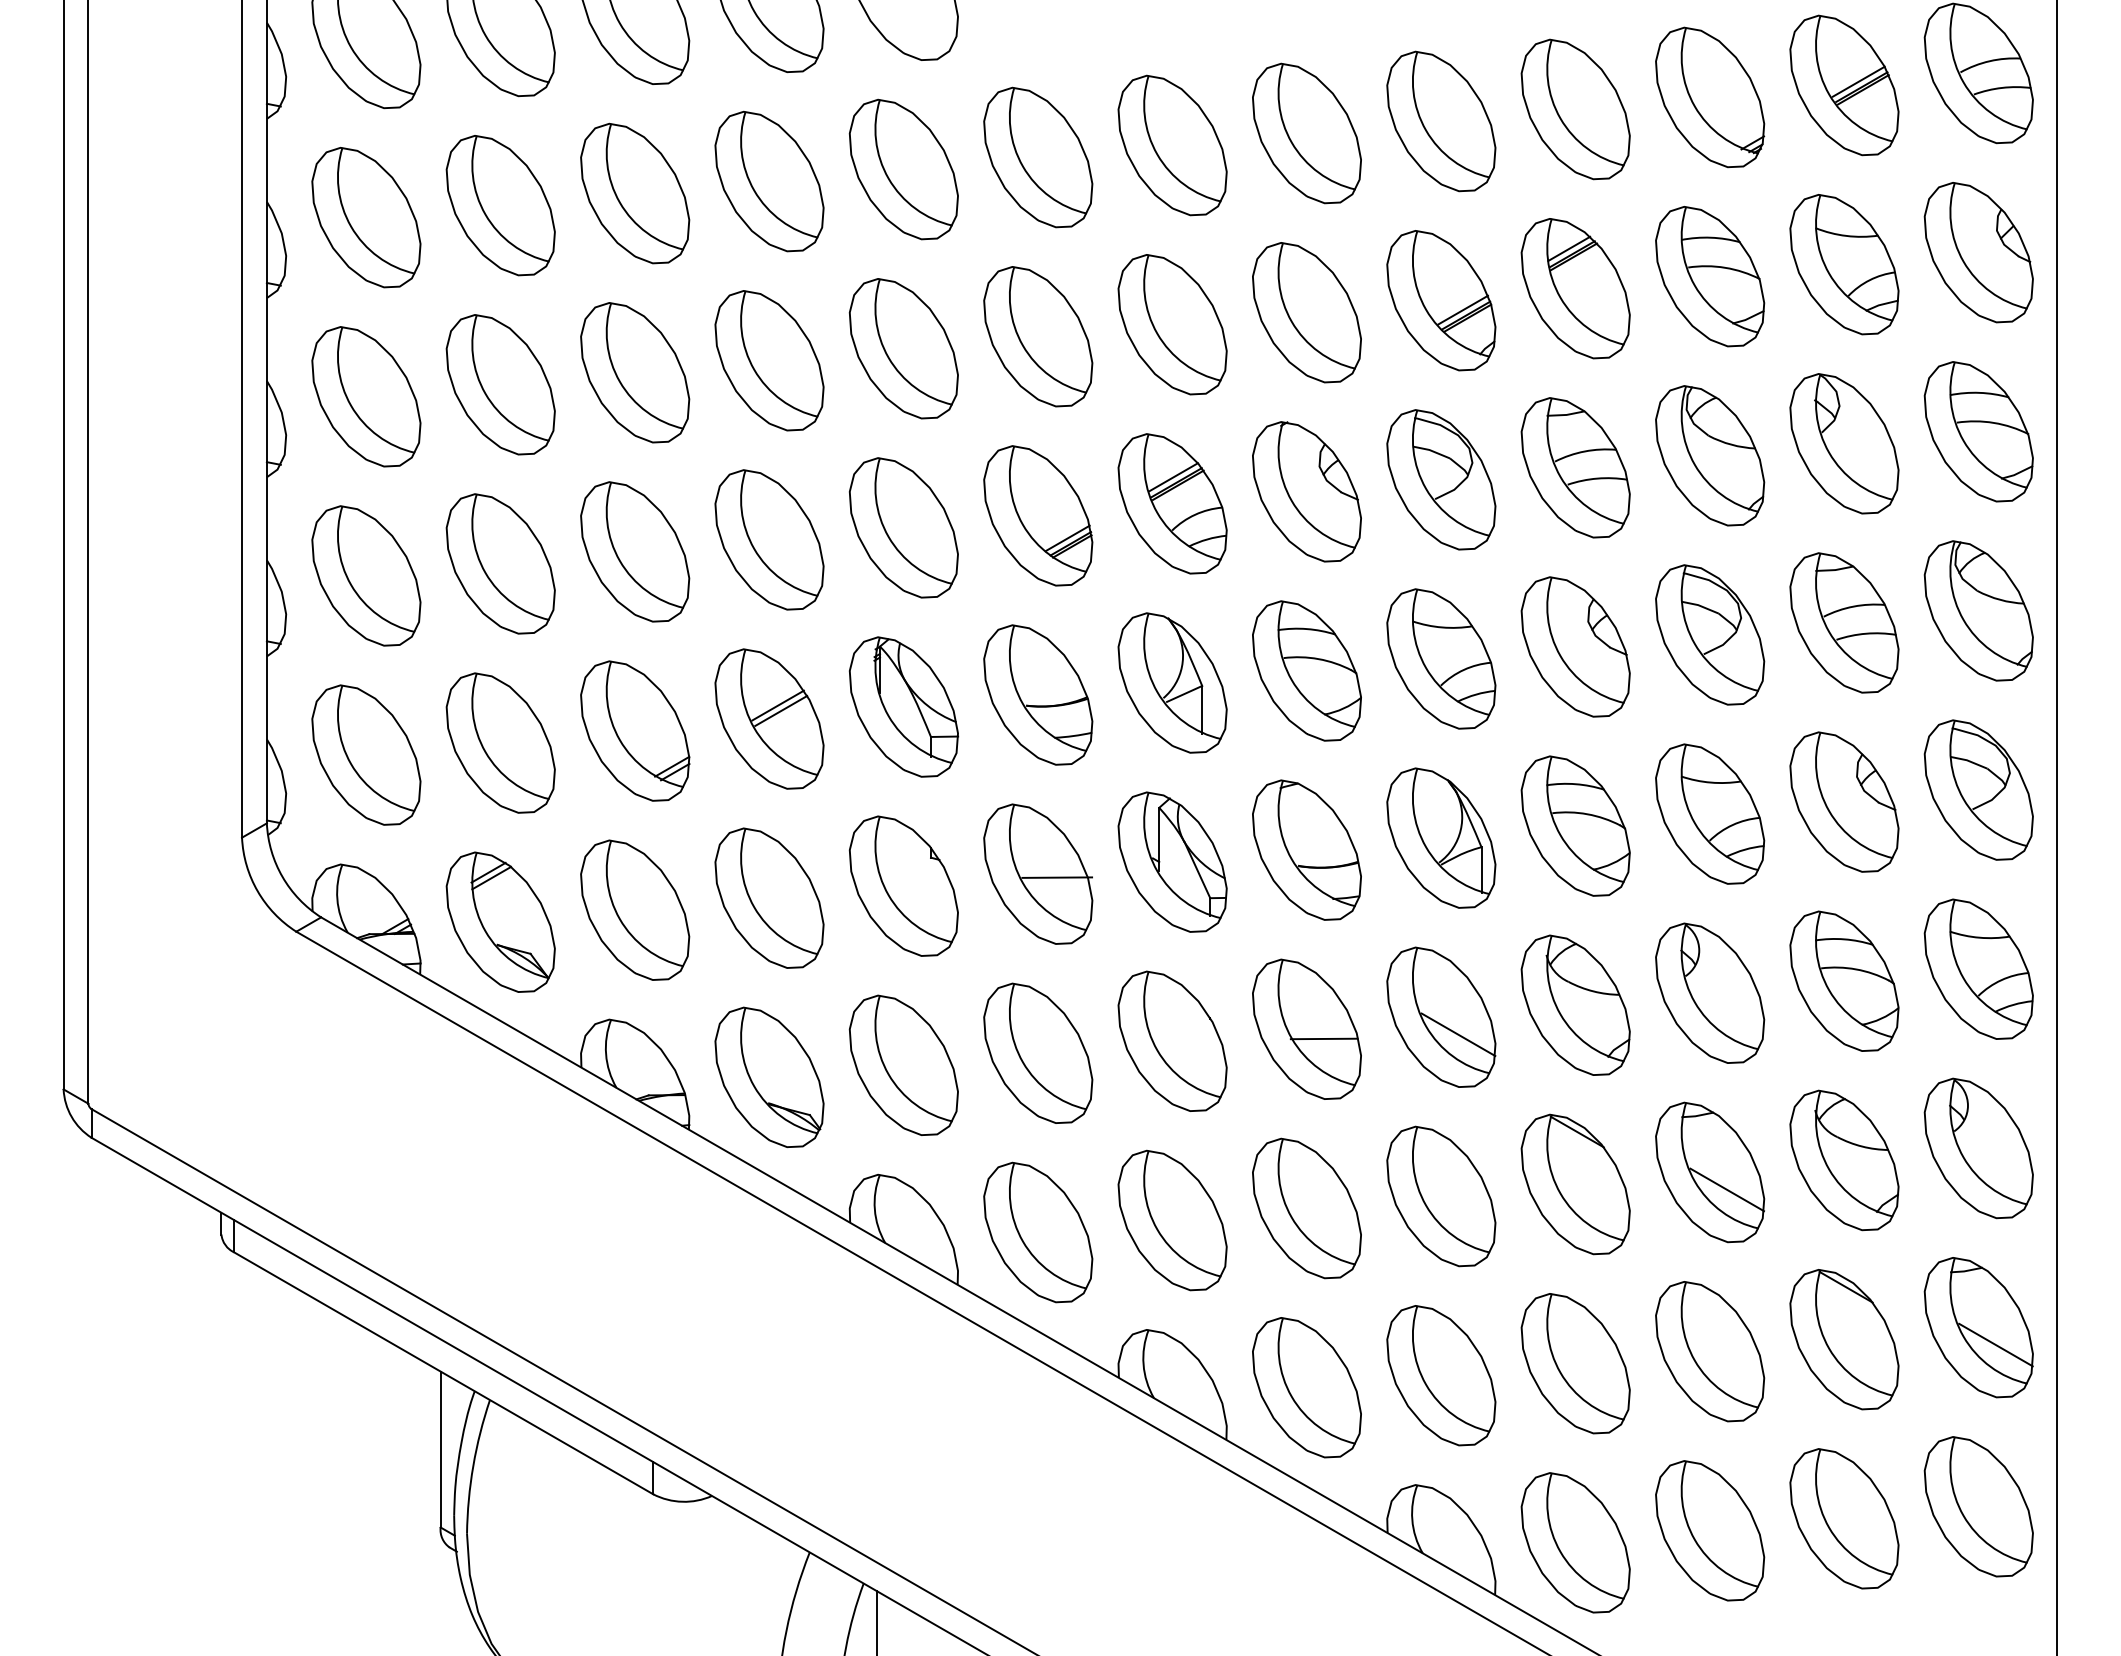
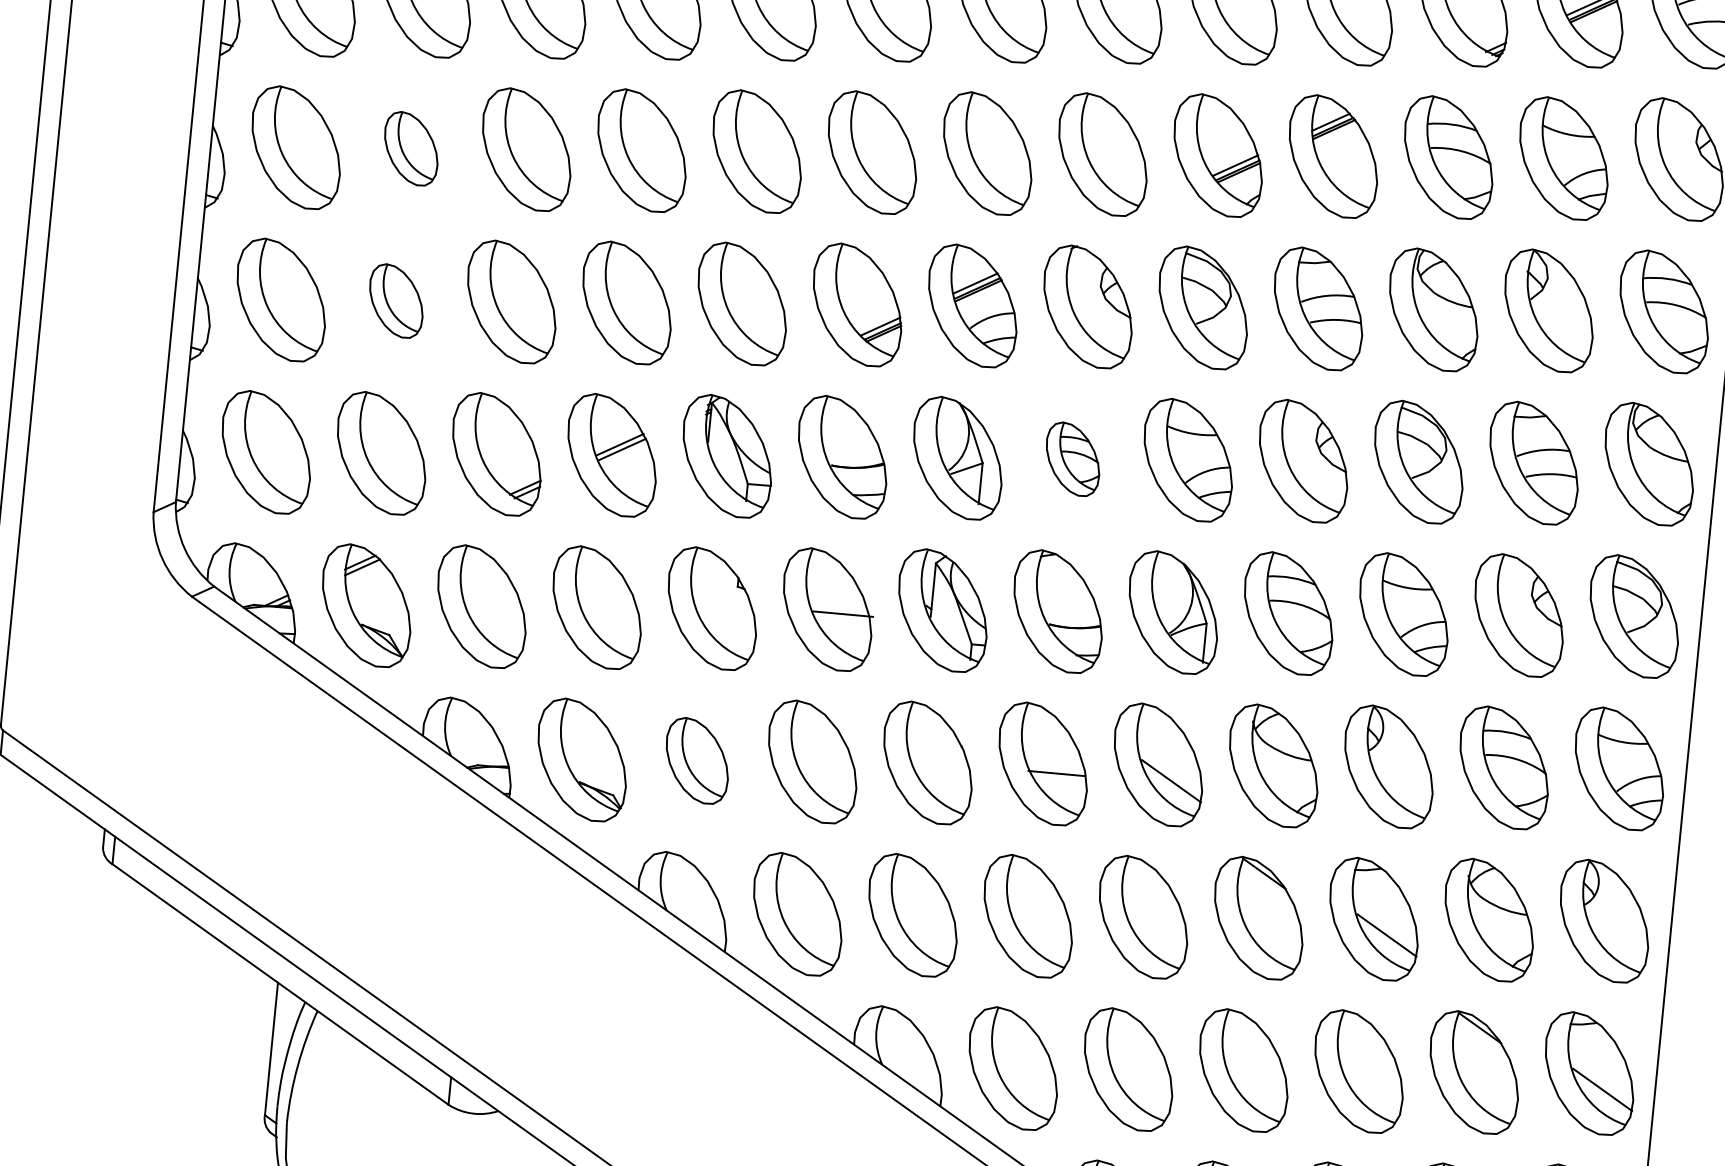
part: (500, 384) -> (411, 148), size x0.6
part: (500, 563) -> (396, 300), size x0.6
part: (1306, 670) -> (1072, 458), size x0.6
part: (903, 1064) -> (697, 760), size x0.7

